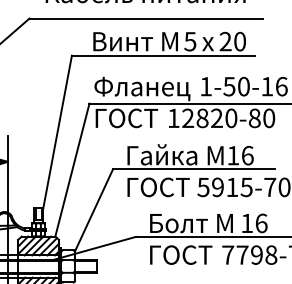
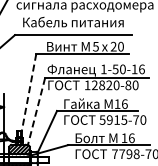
line: (58, 132) -> (29, 92), solid -> dashed
line: (72, 170) -> (36, 111), solid -> dashed

